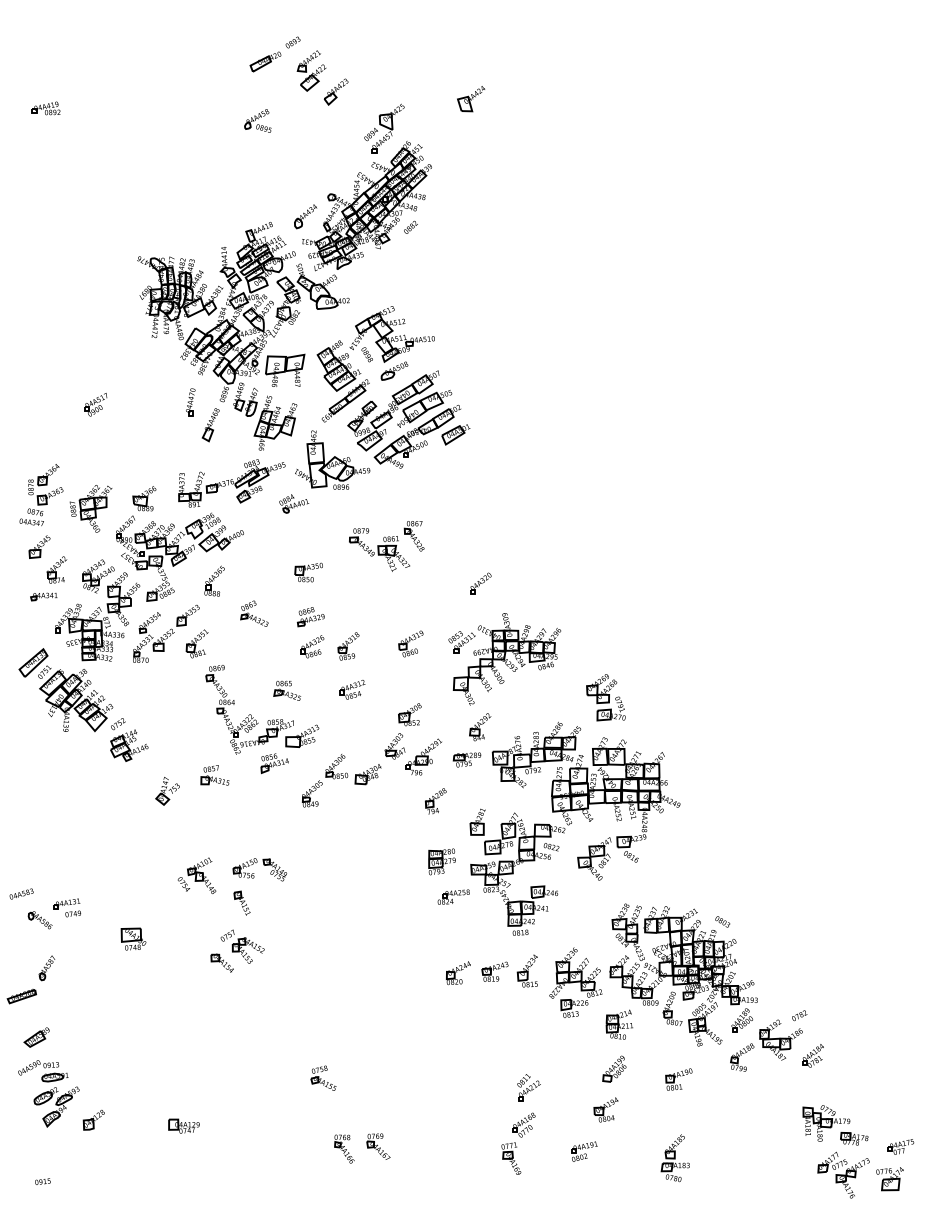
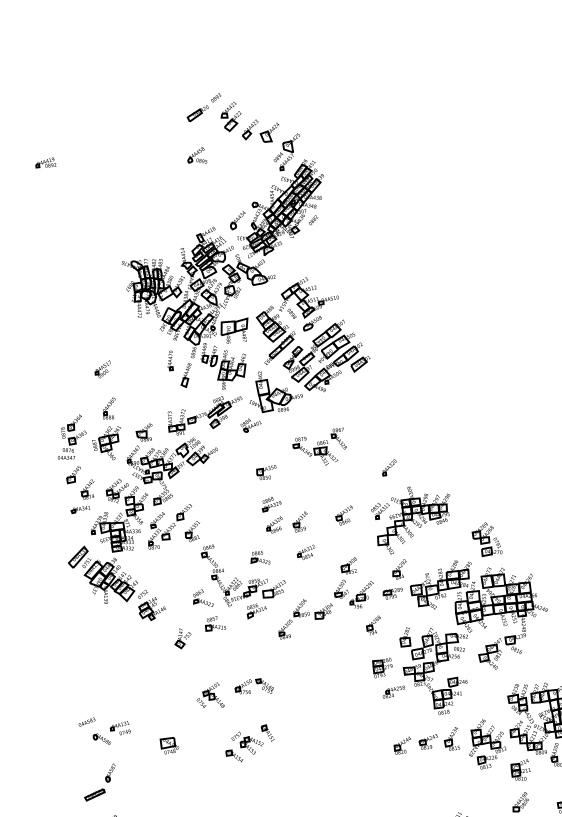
part: (471, 99) -> (270, 133), moved
part: (214, 580) -> (109, 408), moved
part: (254, 613) -> (203, 598), moved
part: (241, 902) -> (267, 732), moved

